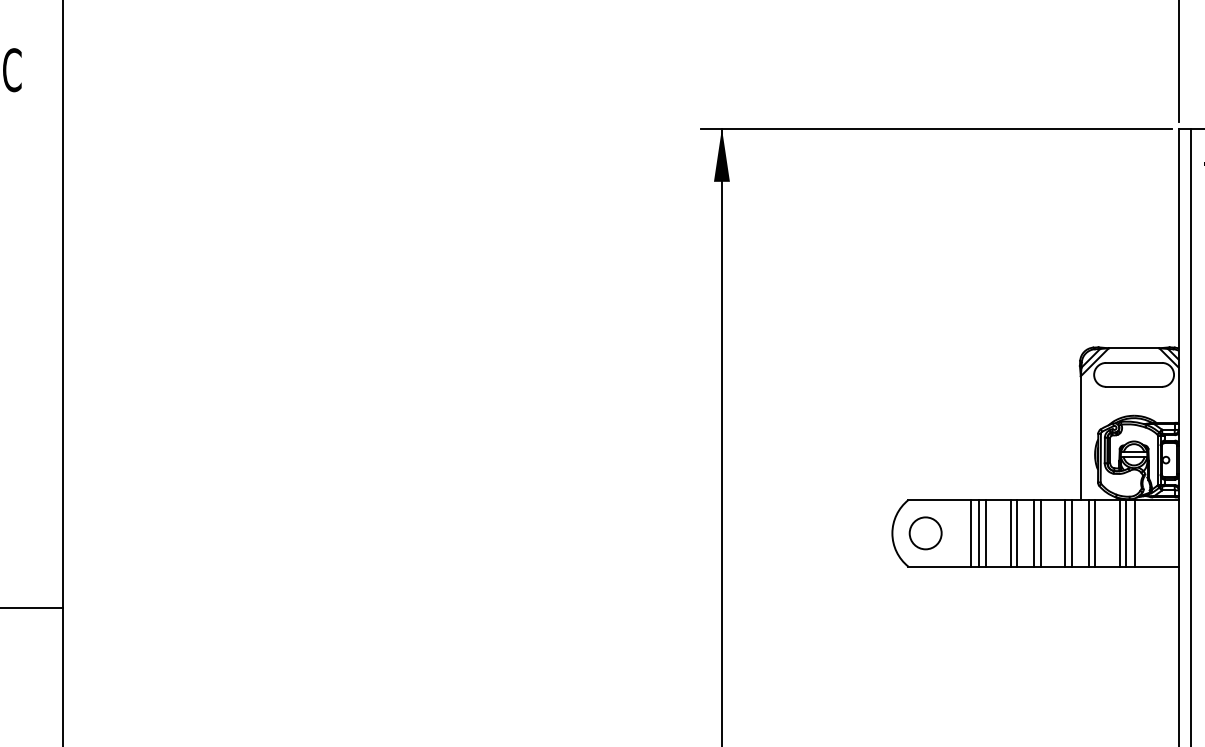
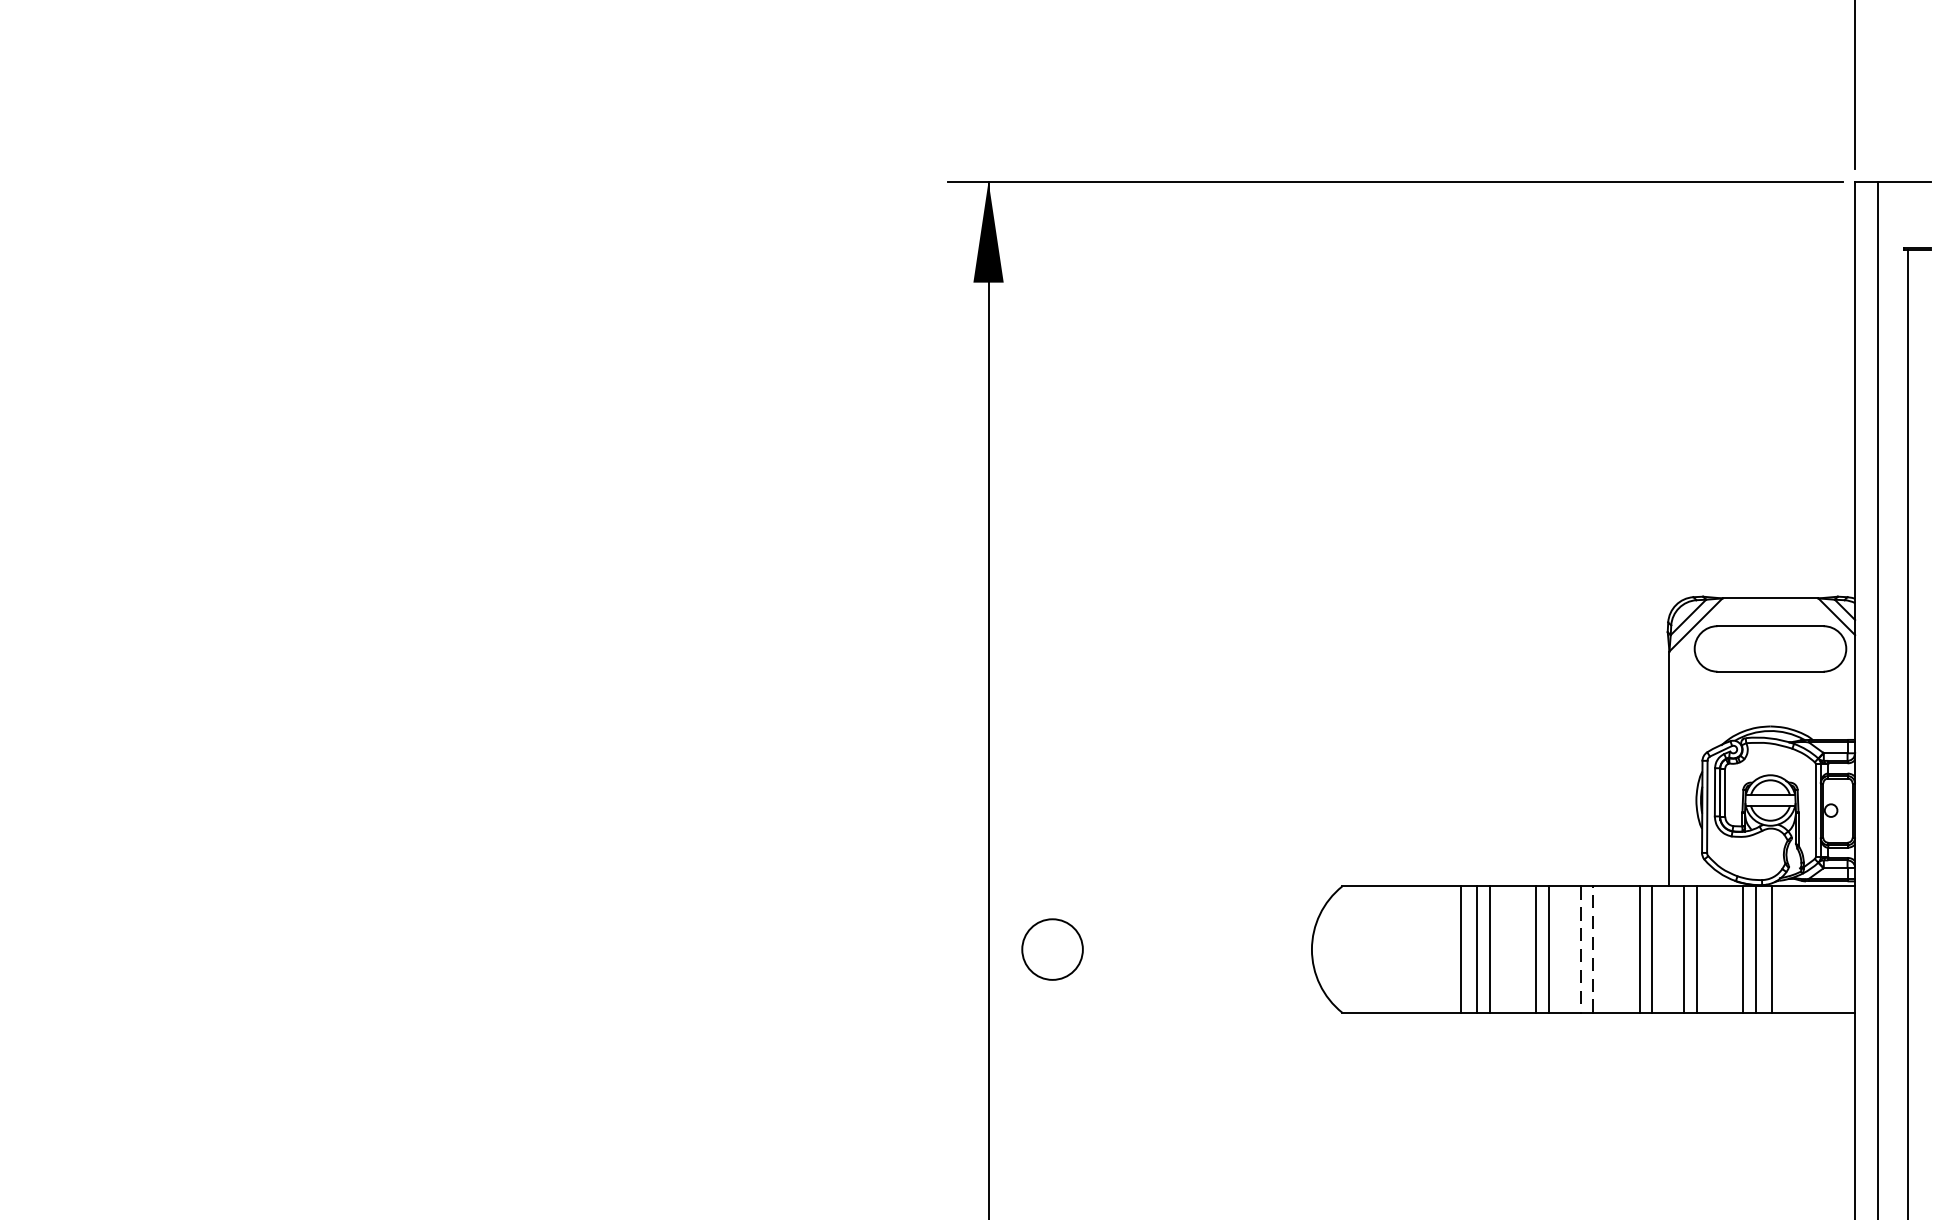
line: (1040, 532) -> (1592, 947), solid -> dashed
circle: (925, 533) -> (1052, 949), moved
line: (1034, 533) -> (1581, 949), solid -> dashed

